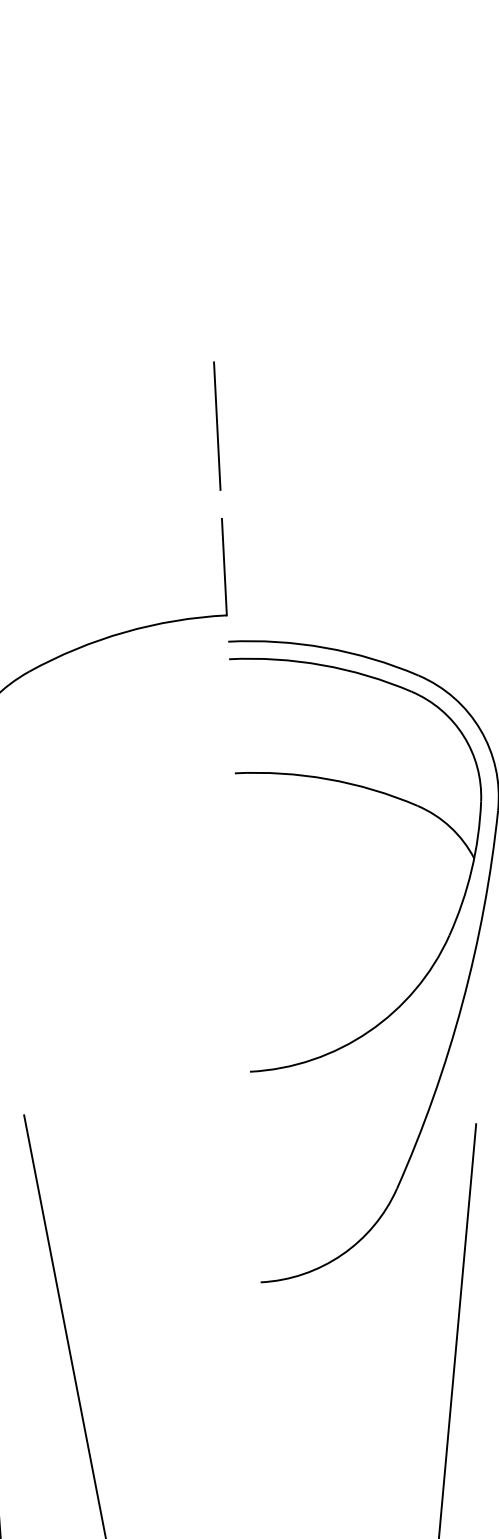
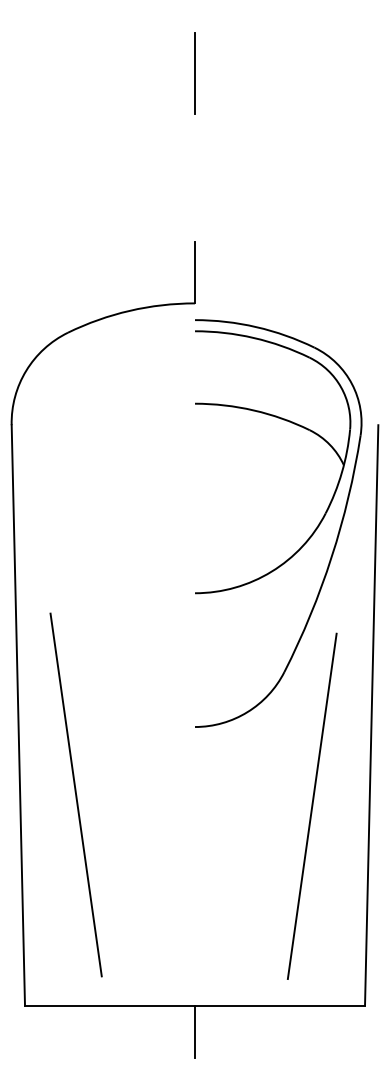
line: (216, 426) -> (194, 73), moved

